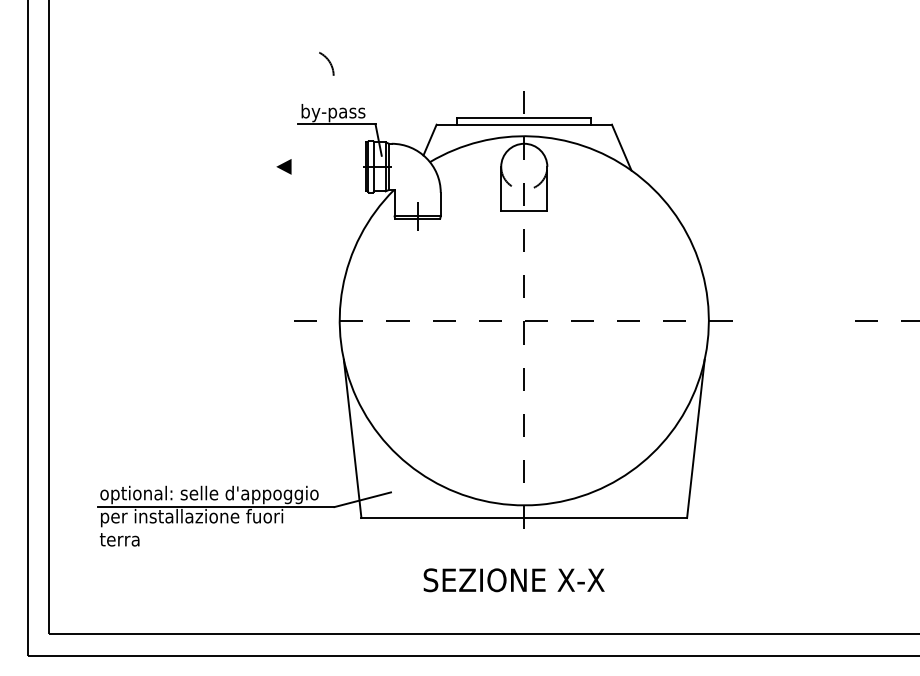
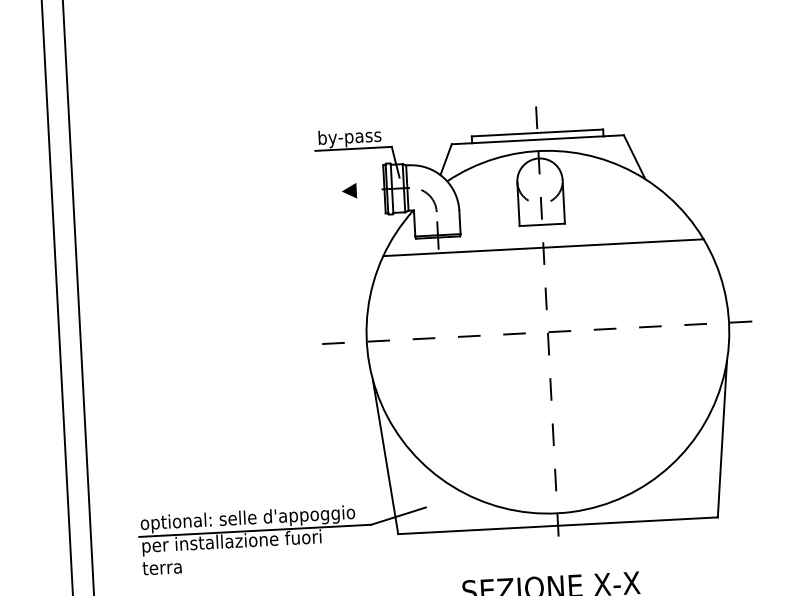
arc: (328, 62) -> (430, 199), moved
line: (283, 166) -> (348, 190), moved
line: (524, 234) -> (543, 247), added

